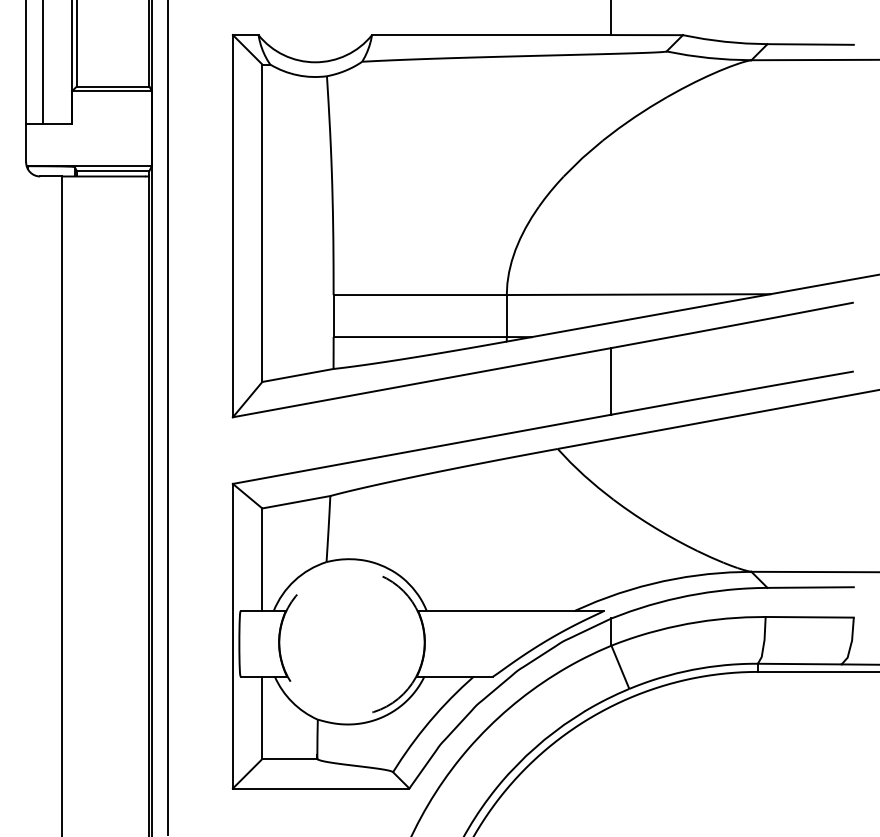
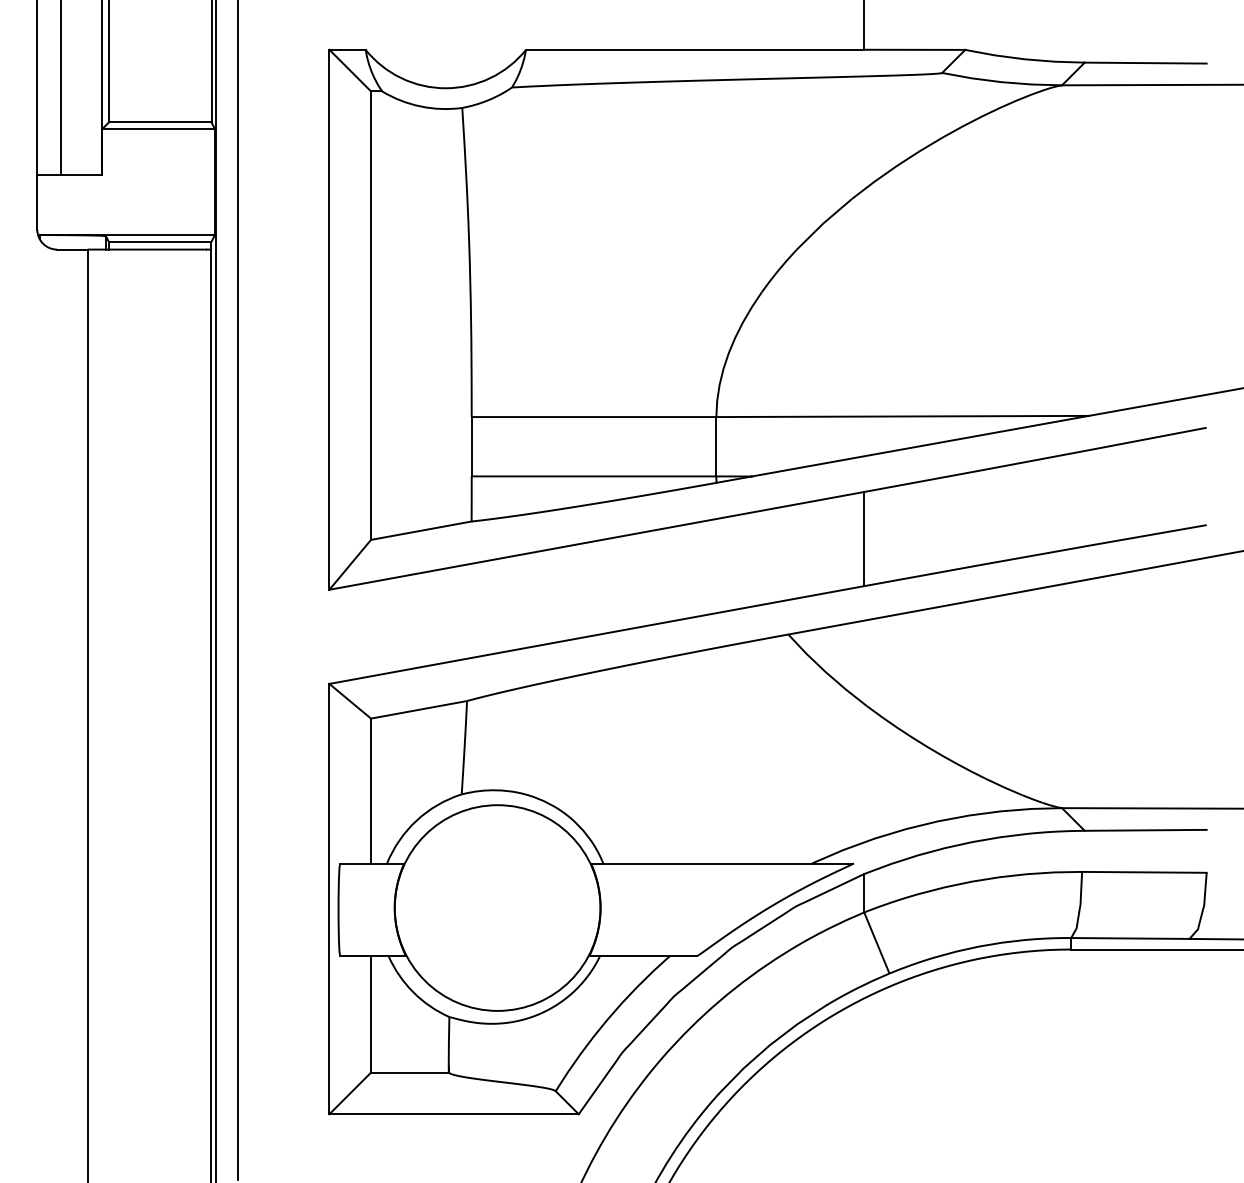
circle: (351, 642) -> (497, 907), dashed -> solid

